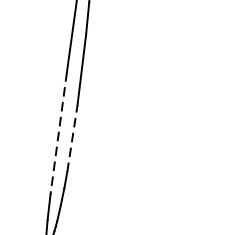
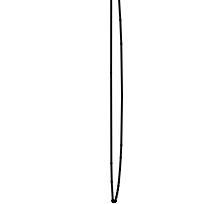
line: (59, 134) -> (111, 118), dashed -> solid
line: (72, 138) -> (121, 120), dashed -> solid

